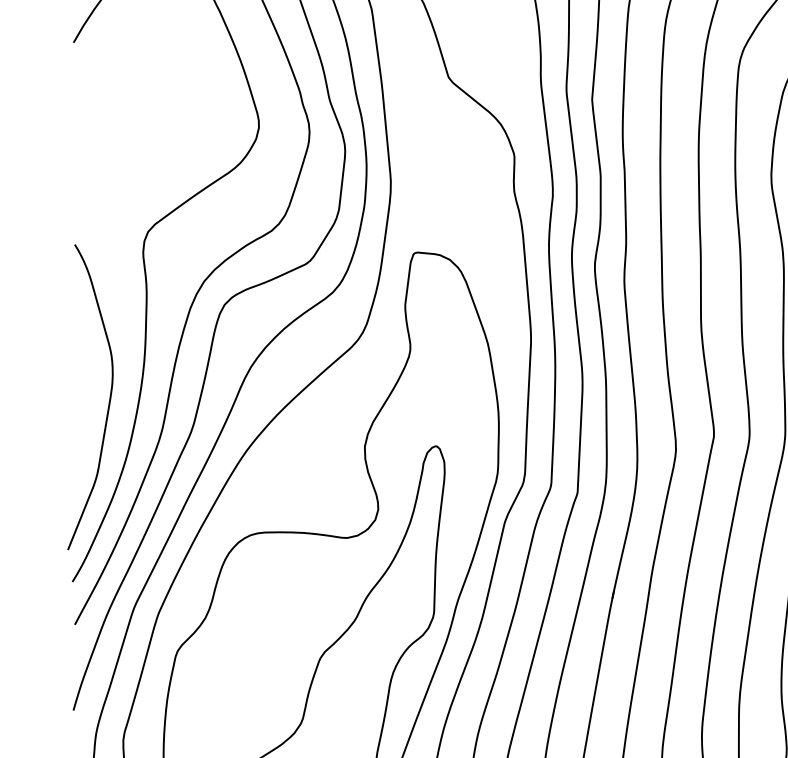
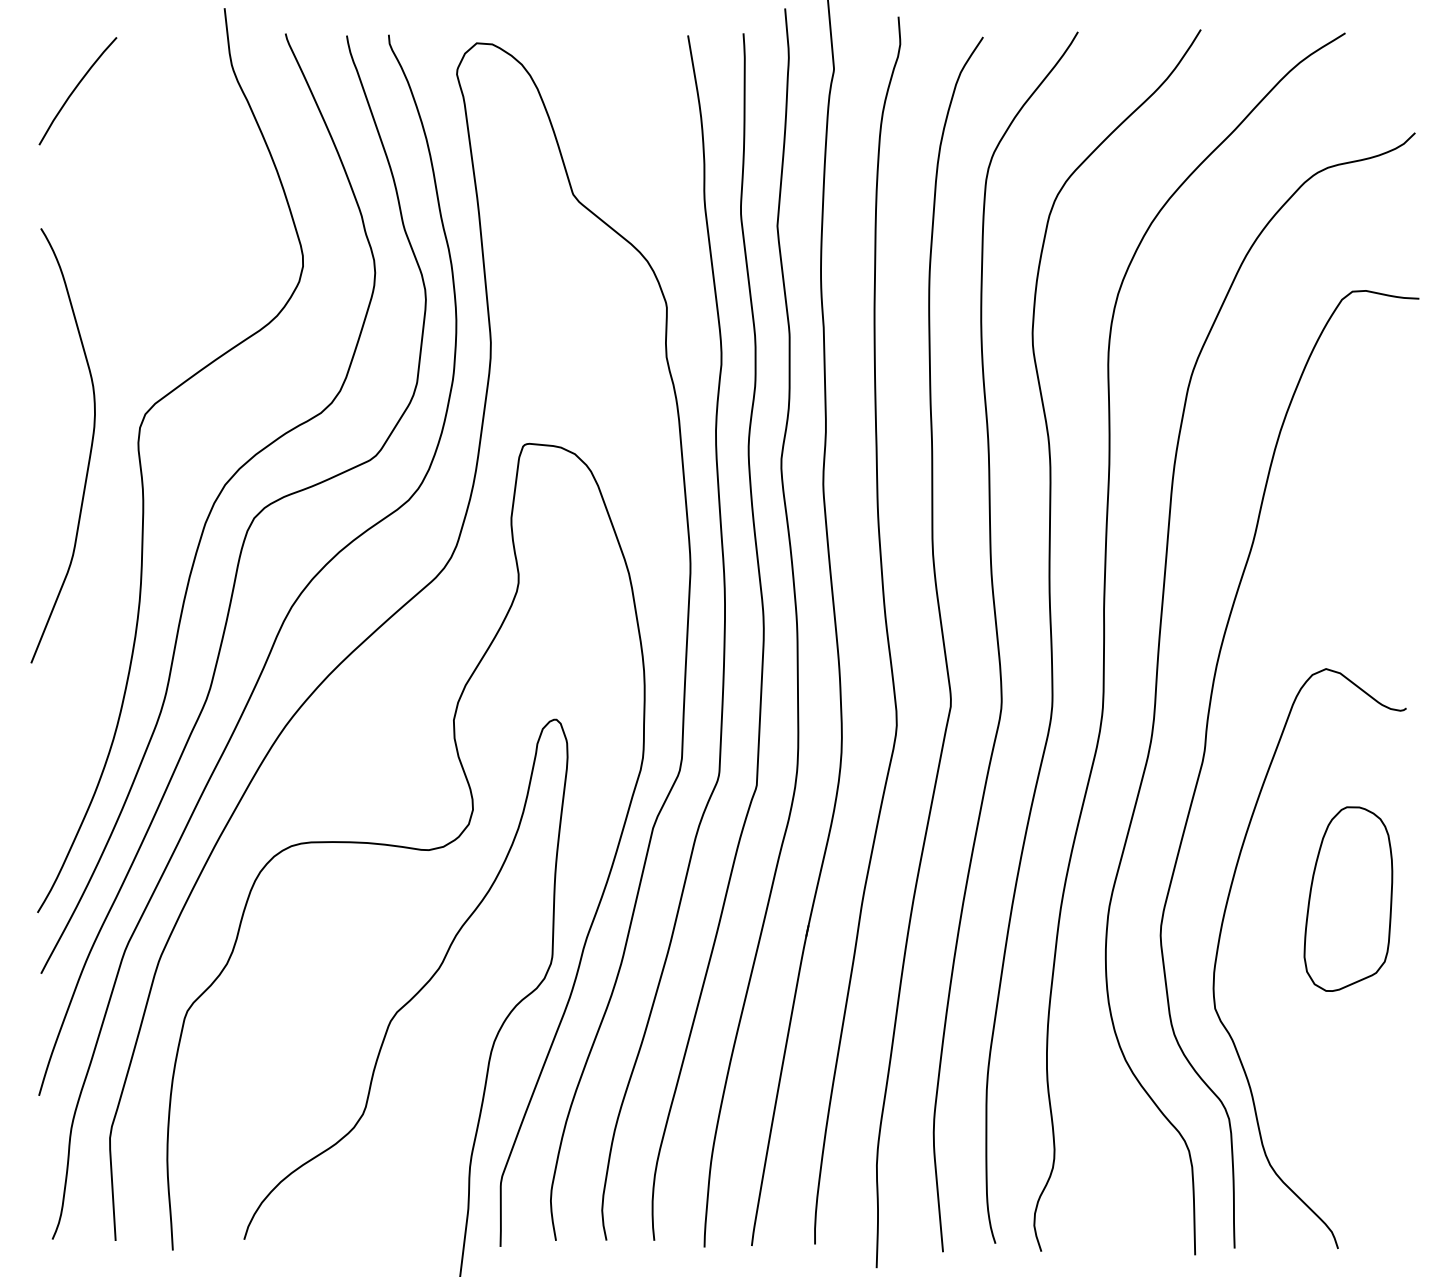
curve: (108, 401) -> (89, 452), moved

